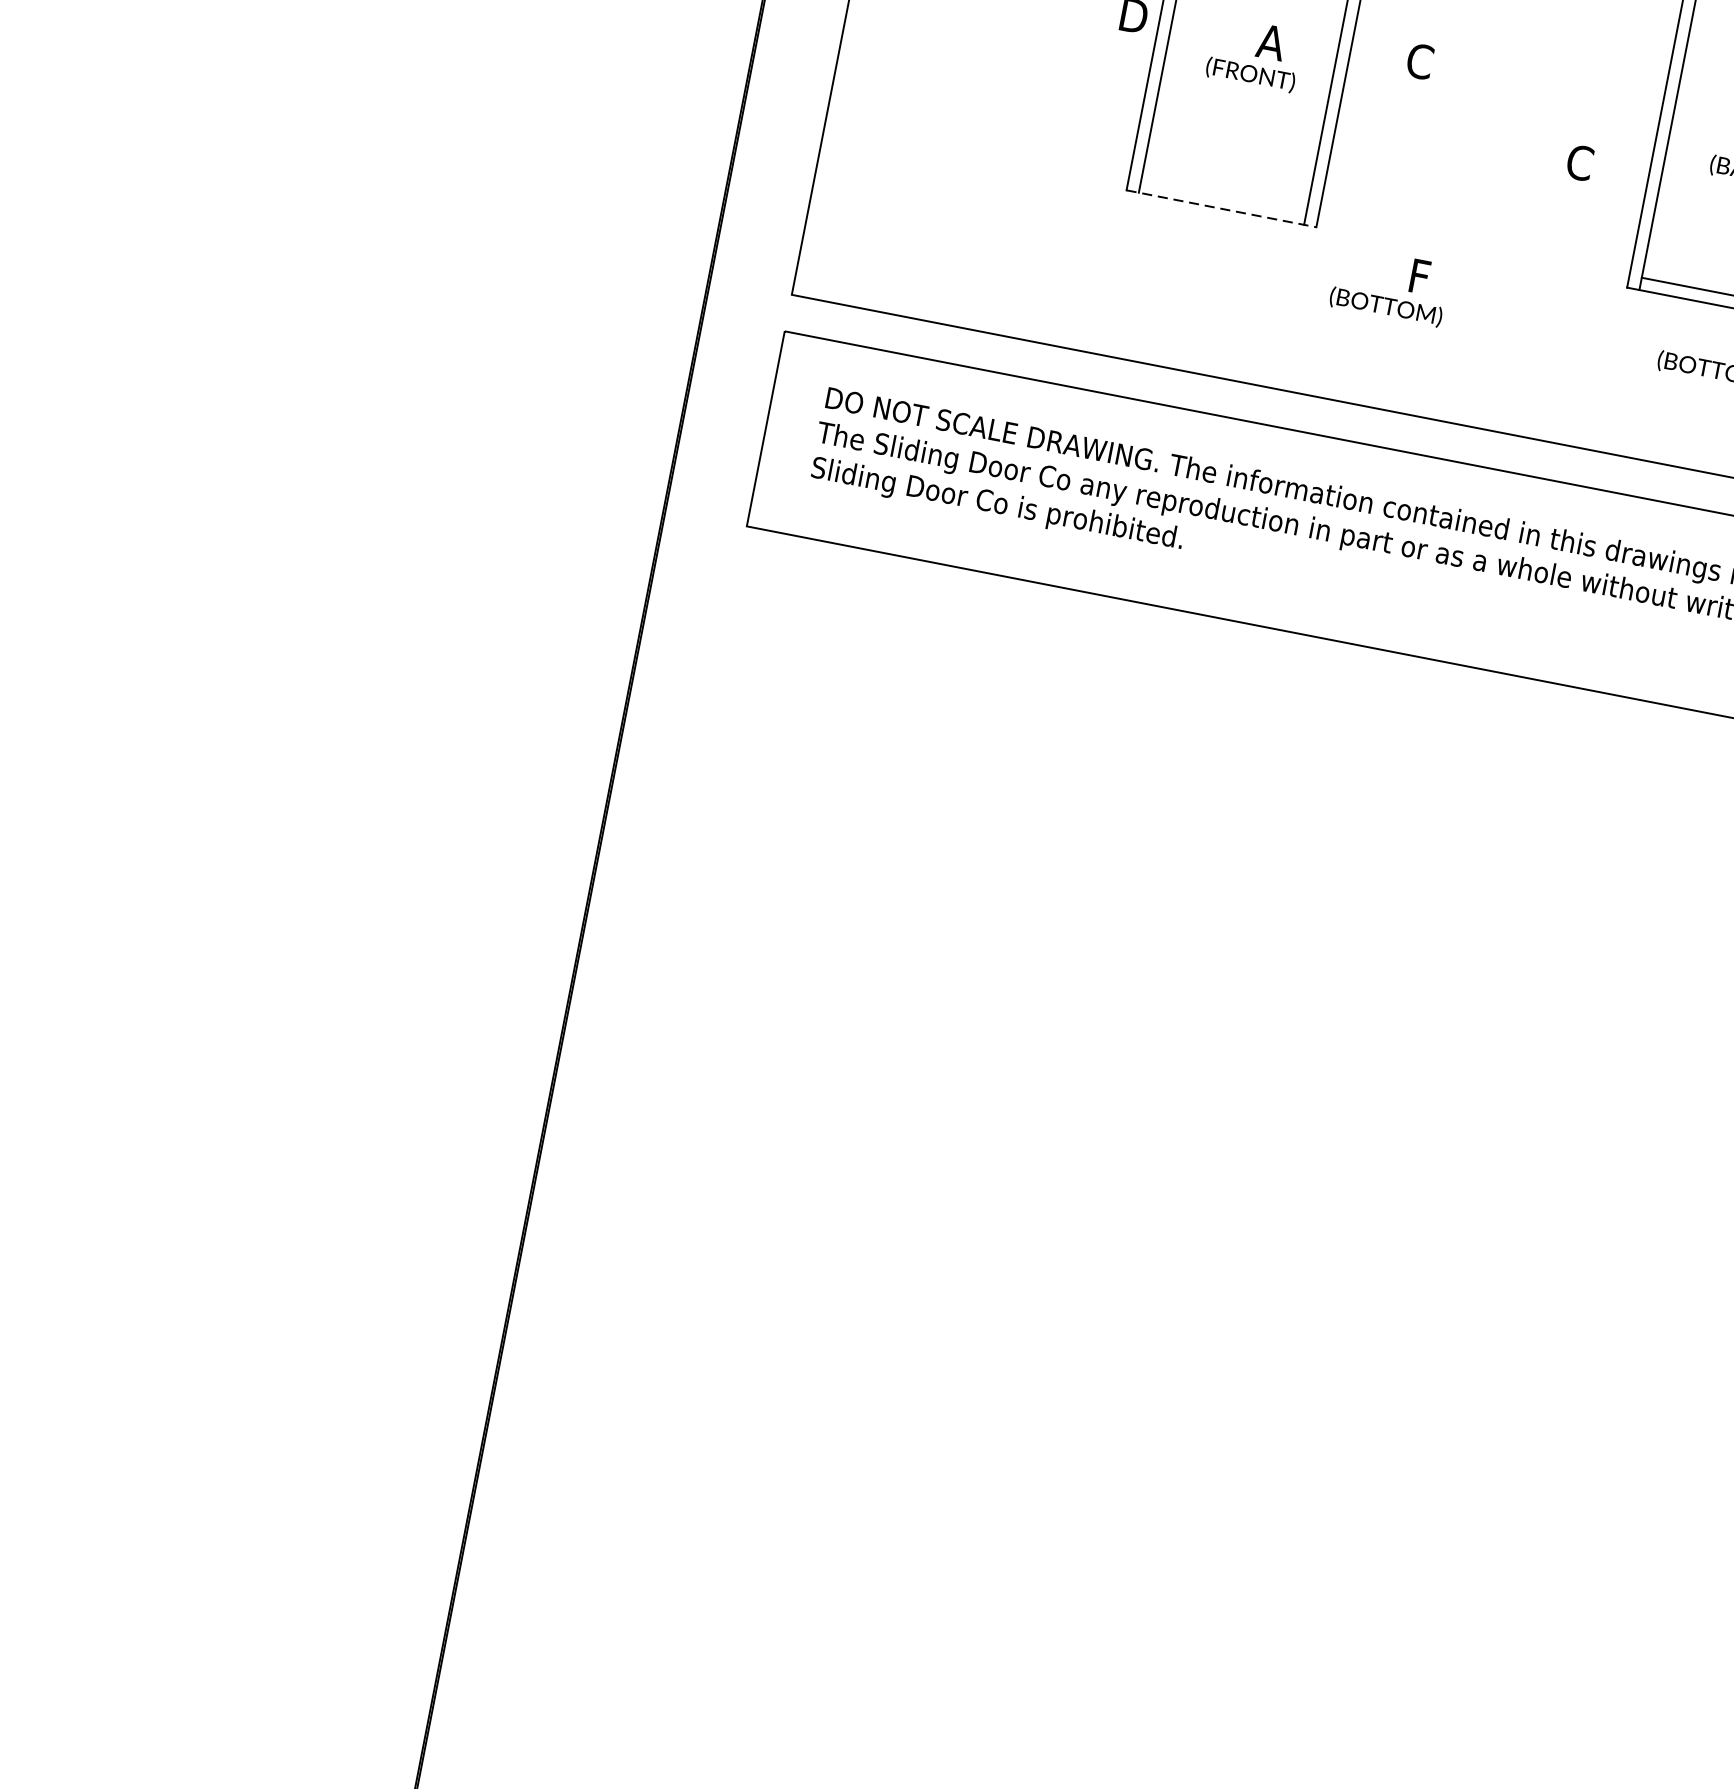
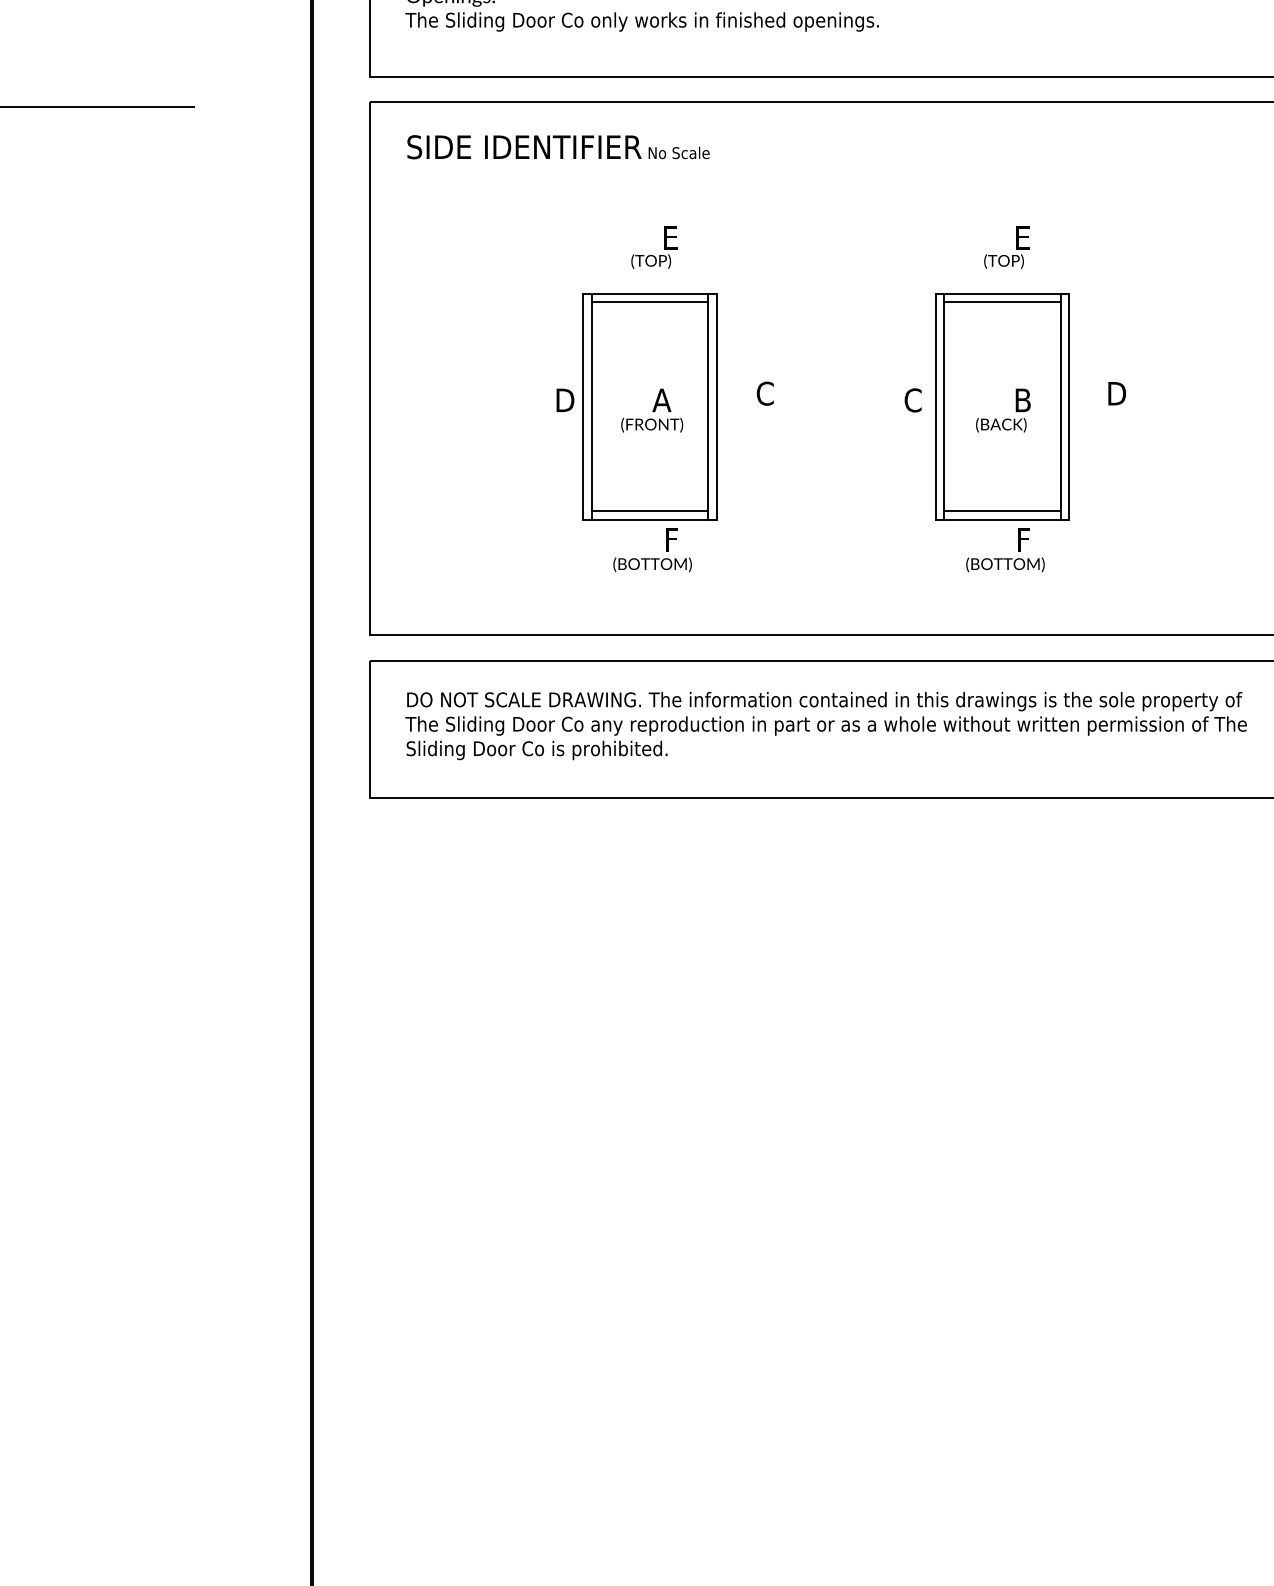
text: (1578, 162) -> (912, 400), moved
line: (1223, 196) -> (649, 511), added
line: (1222, 208) -> (650, 519), dashed -> solid
text: (1389, 286) -> (652, 550), moved

